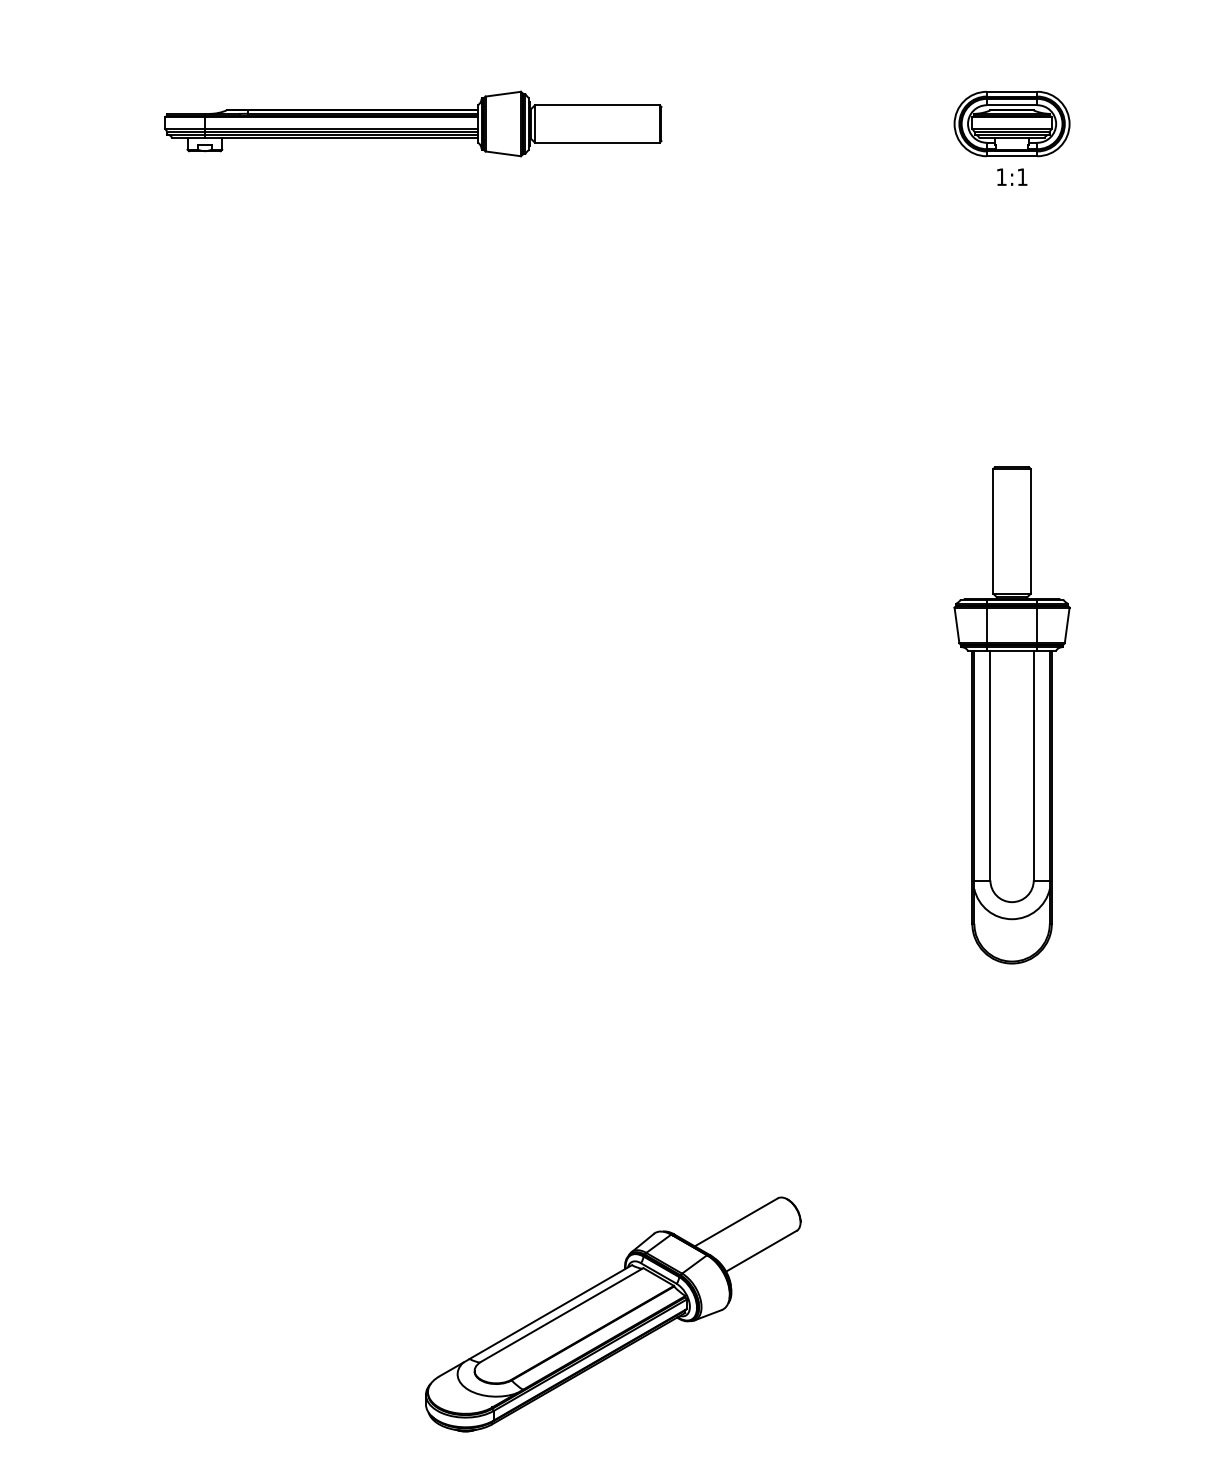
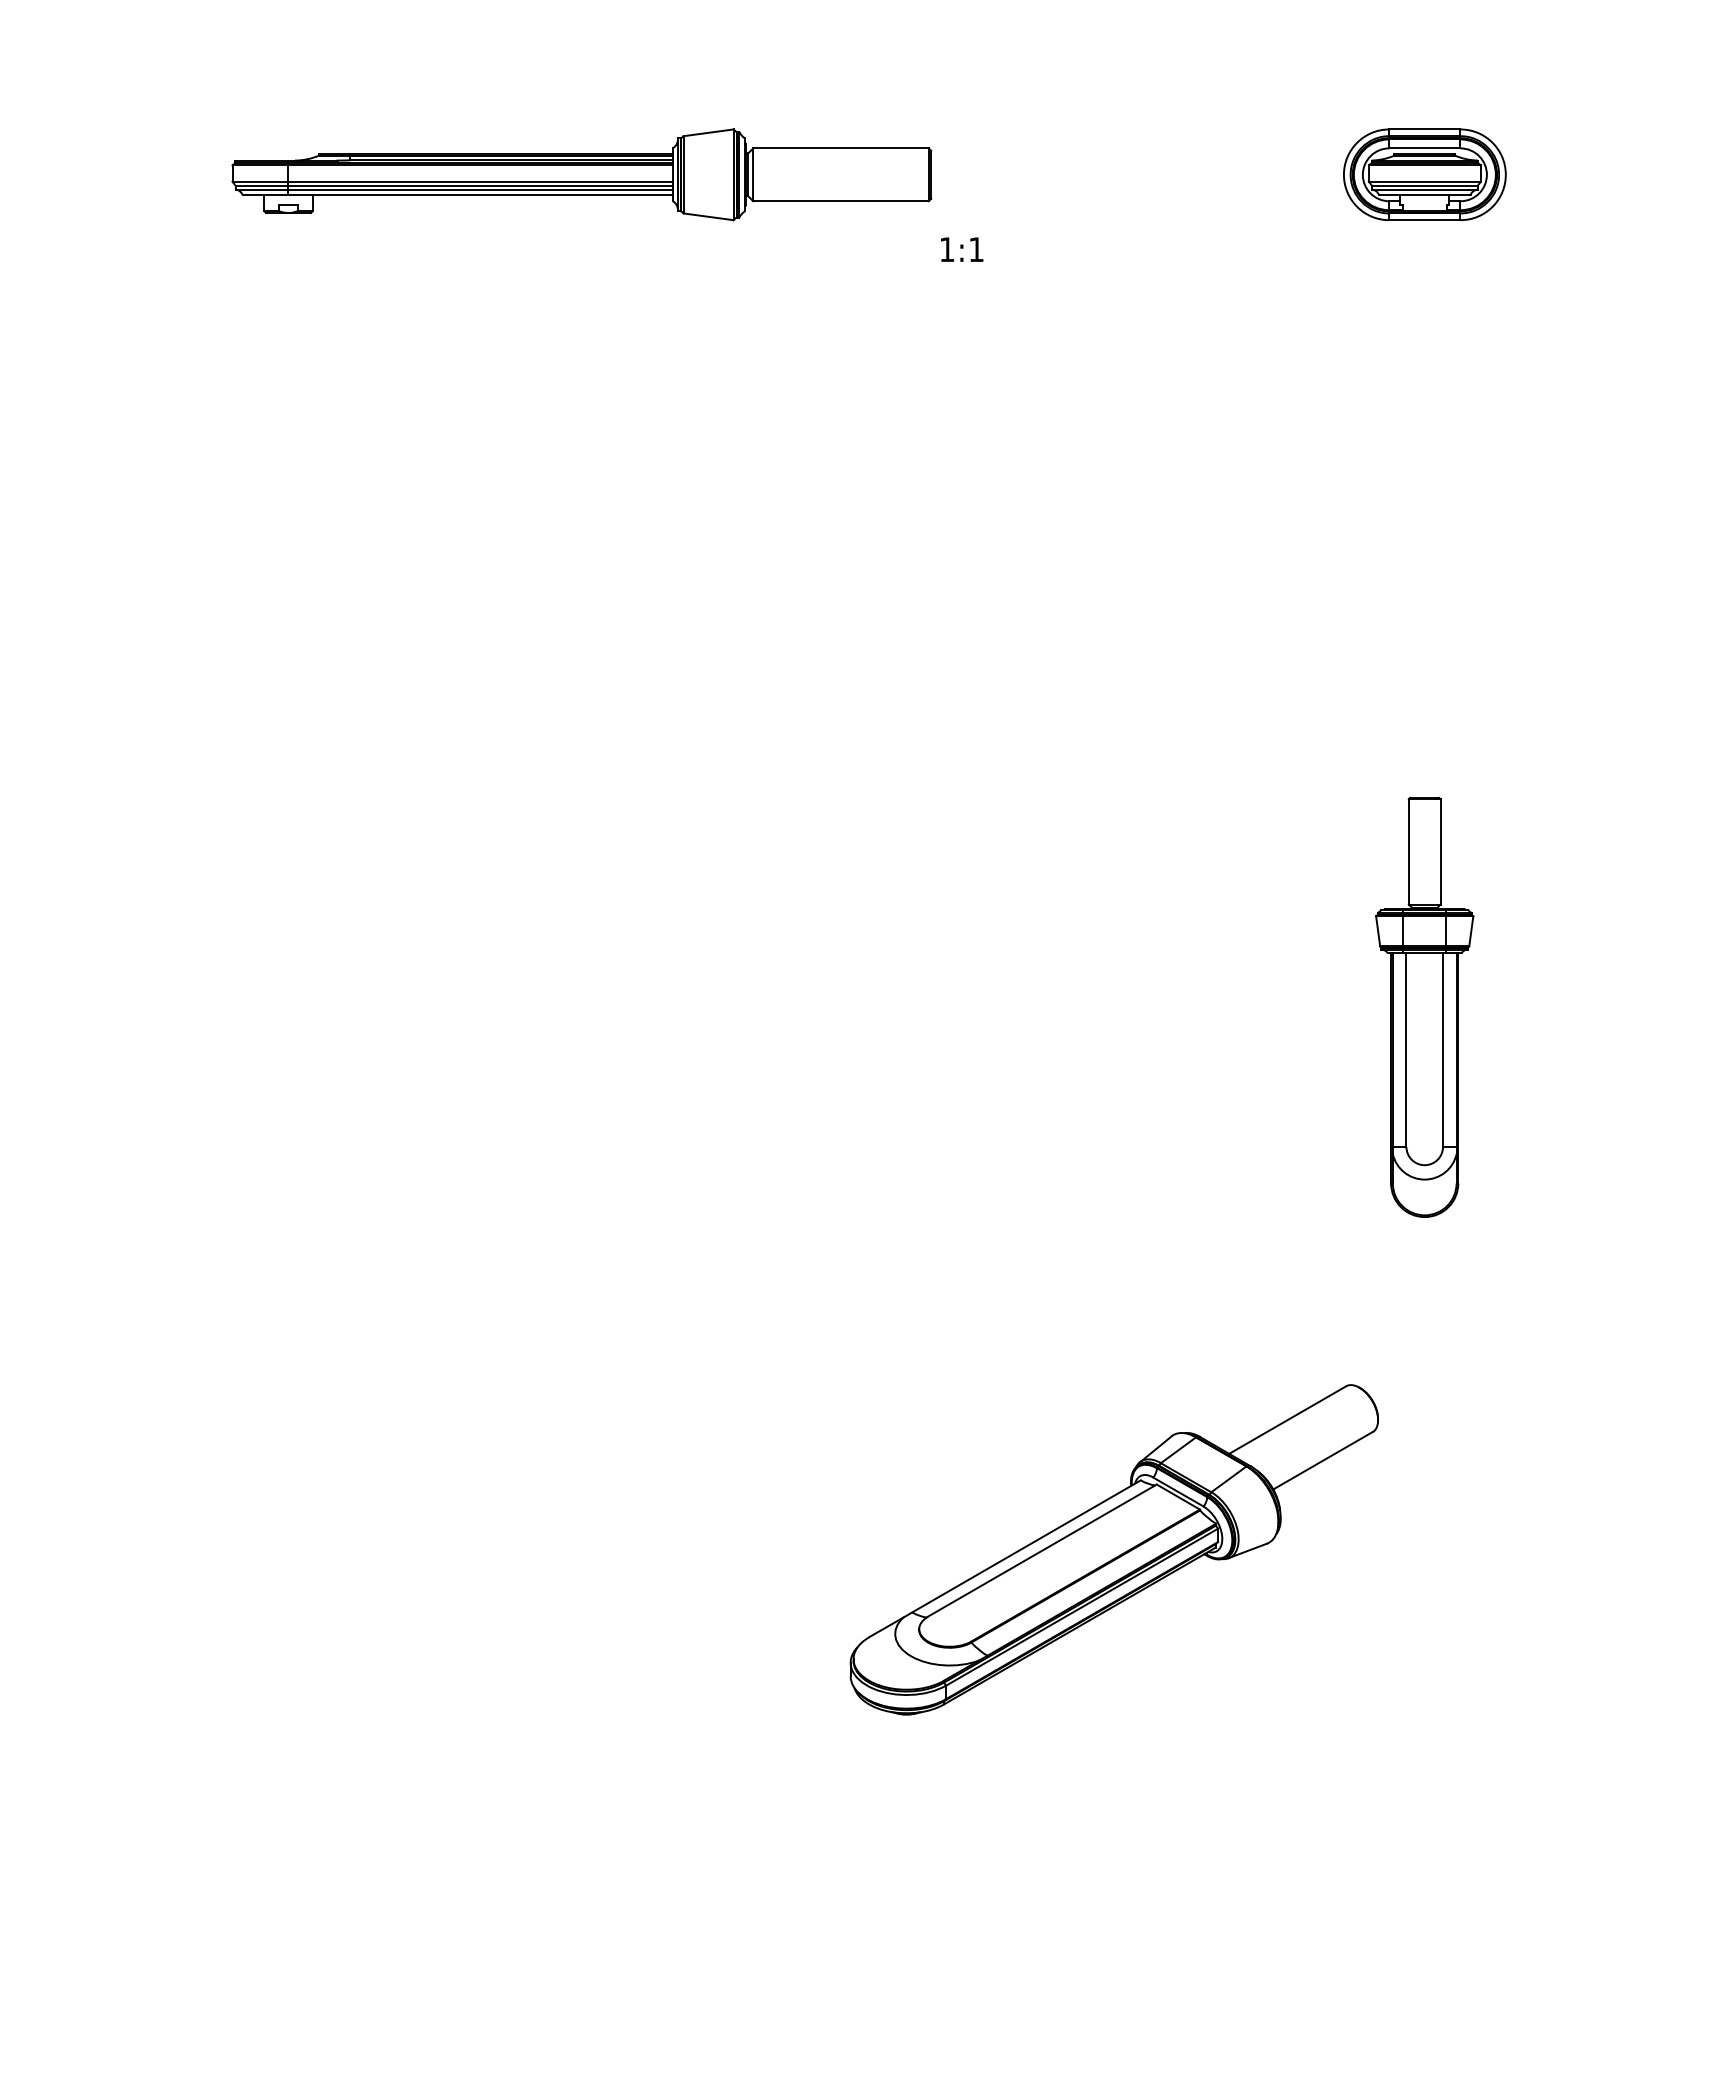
text: (1012, 177) -> (962, 249), moved
part: (1011, 715) -> (1424, 1007), size x0.6
part: (612, 1314) -> (1113, 1549), moved

